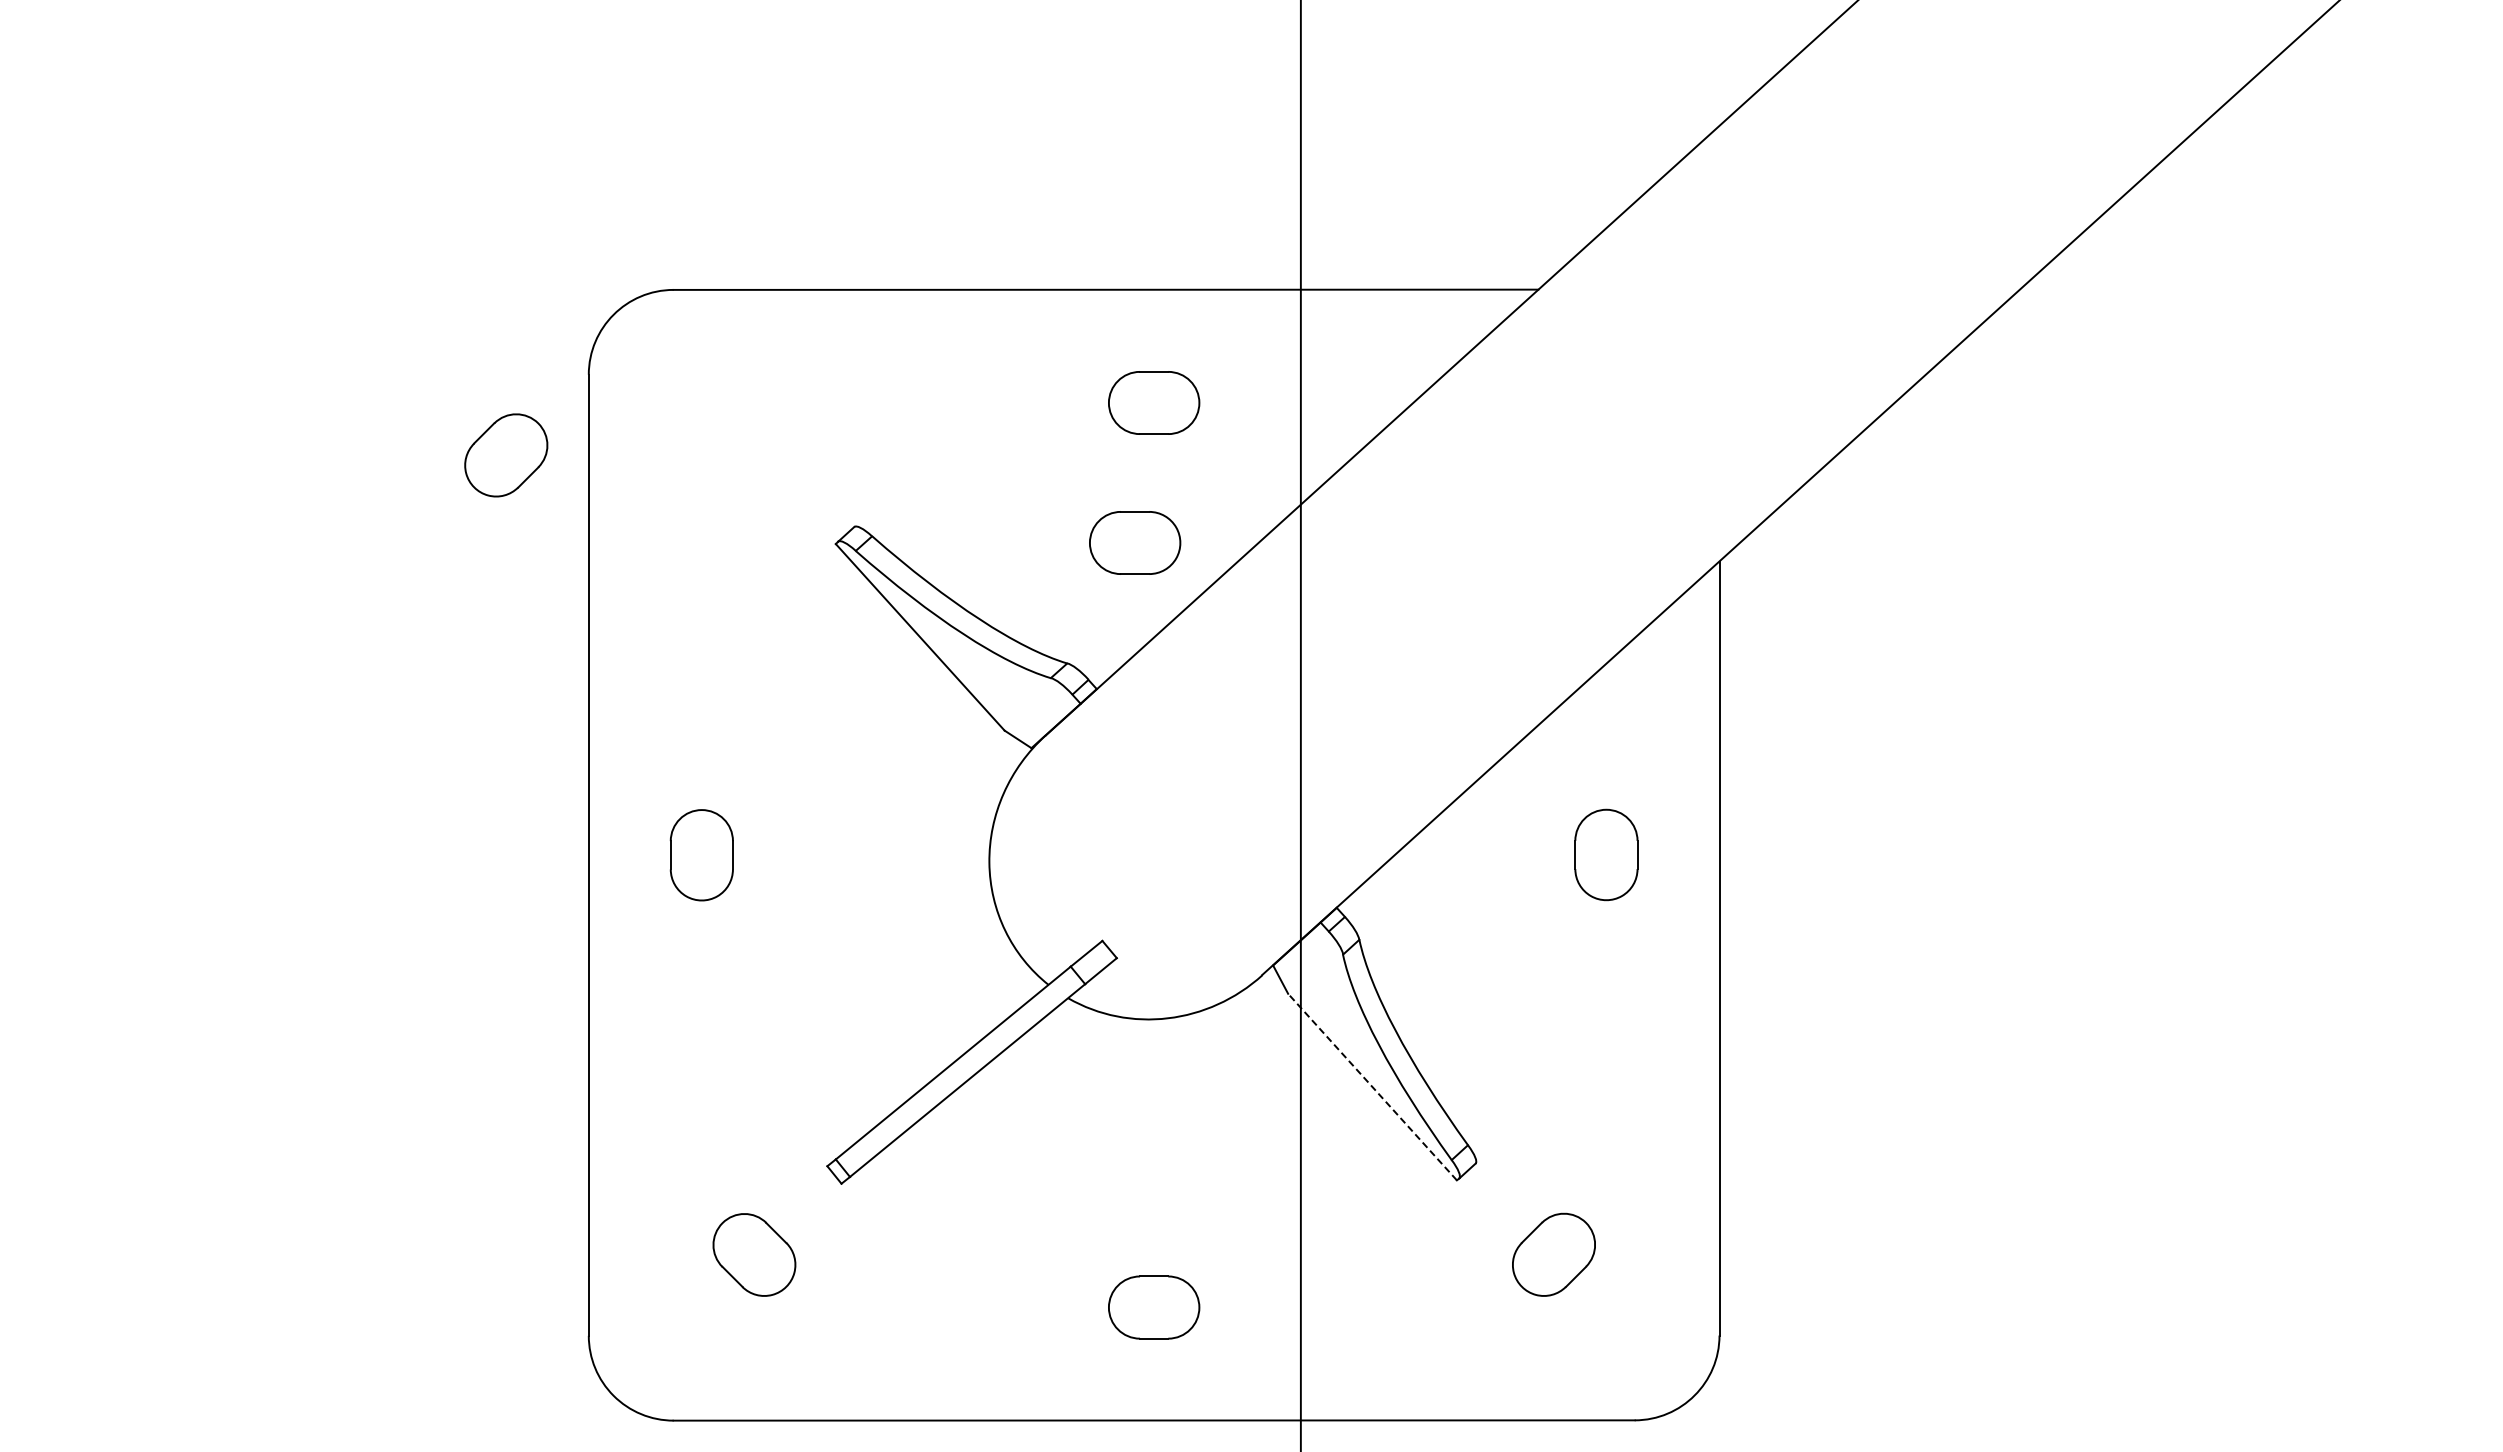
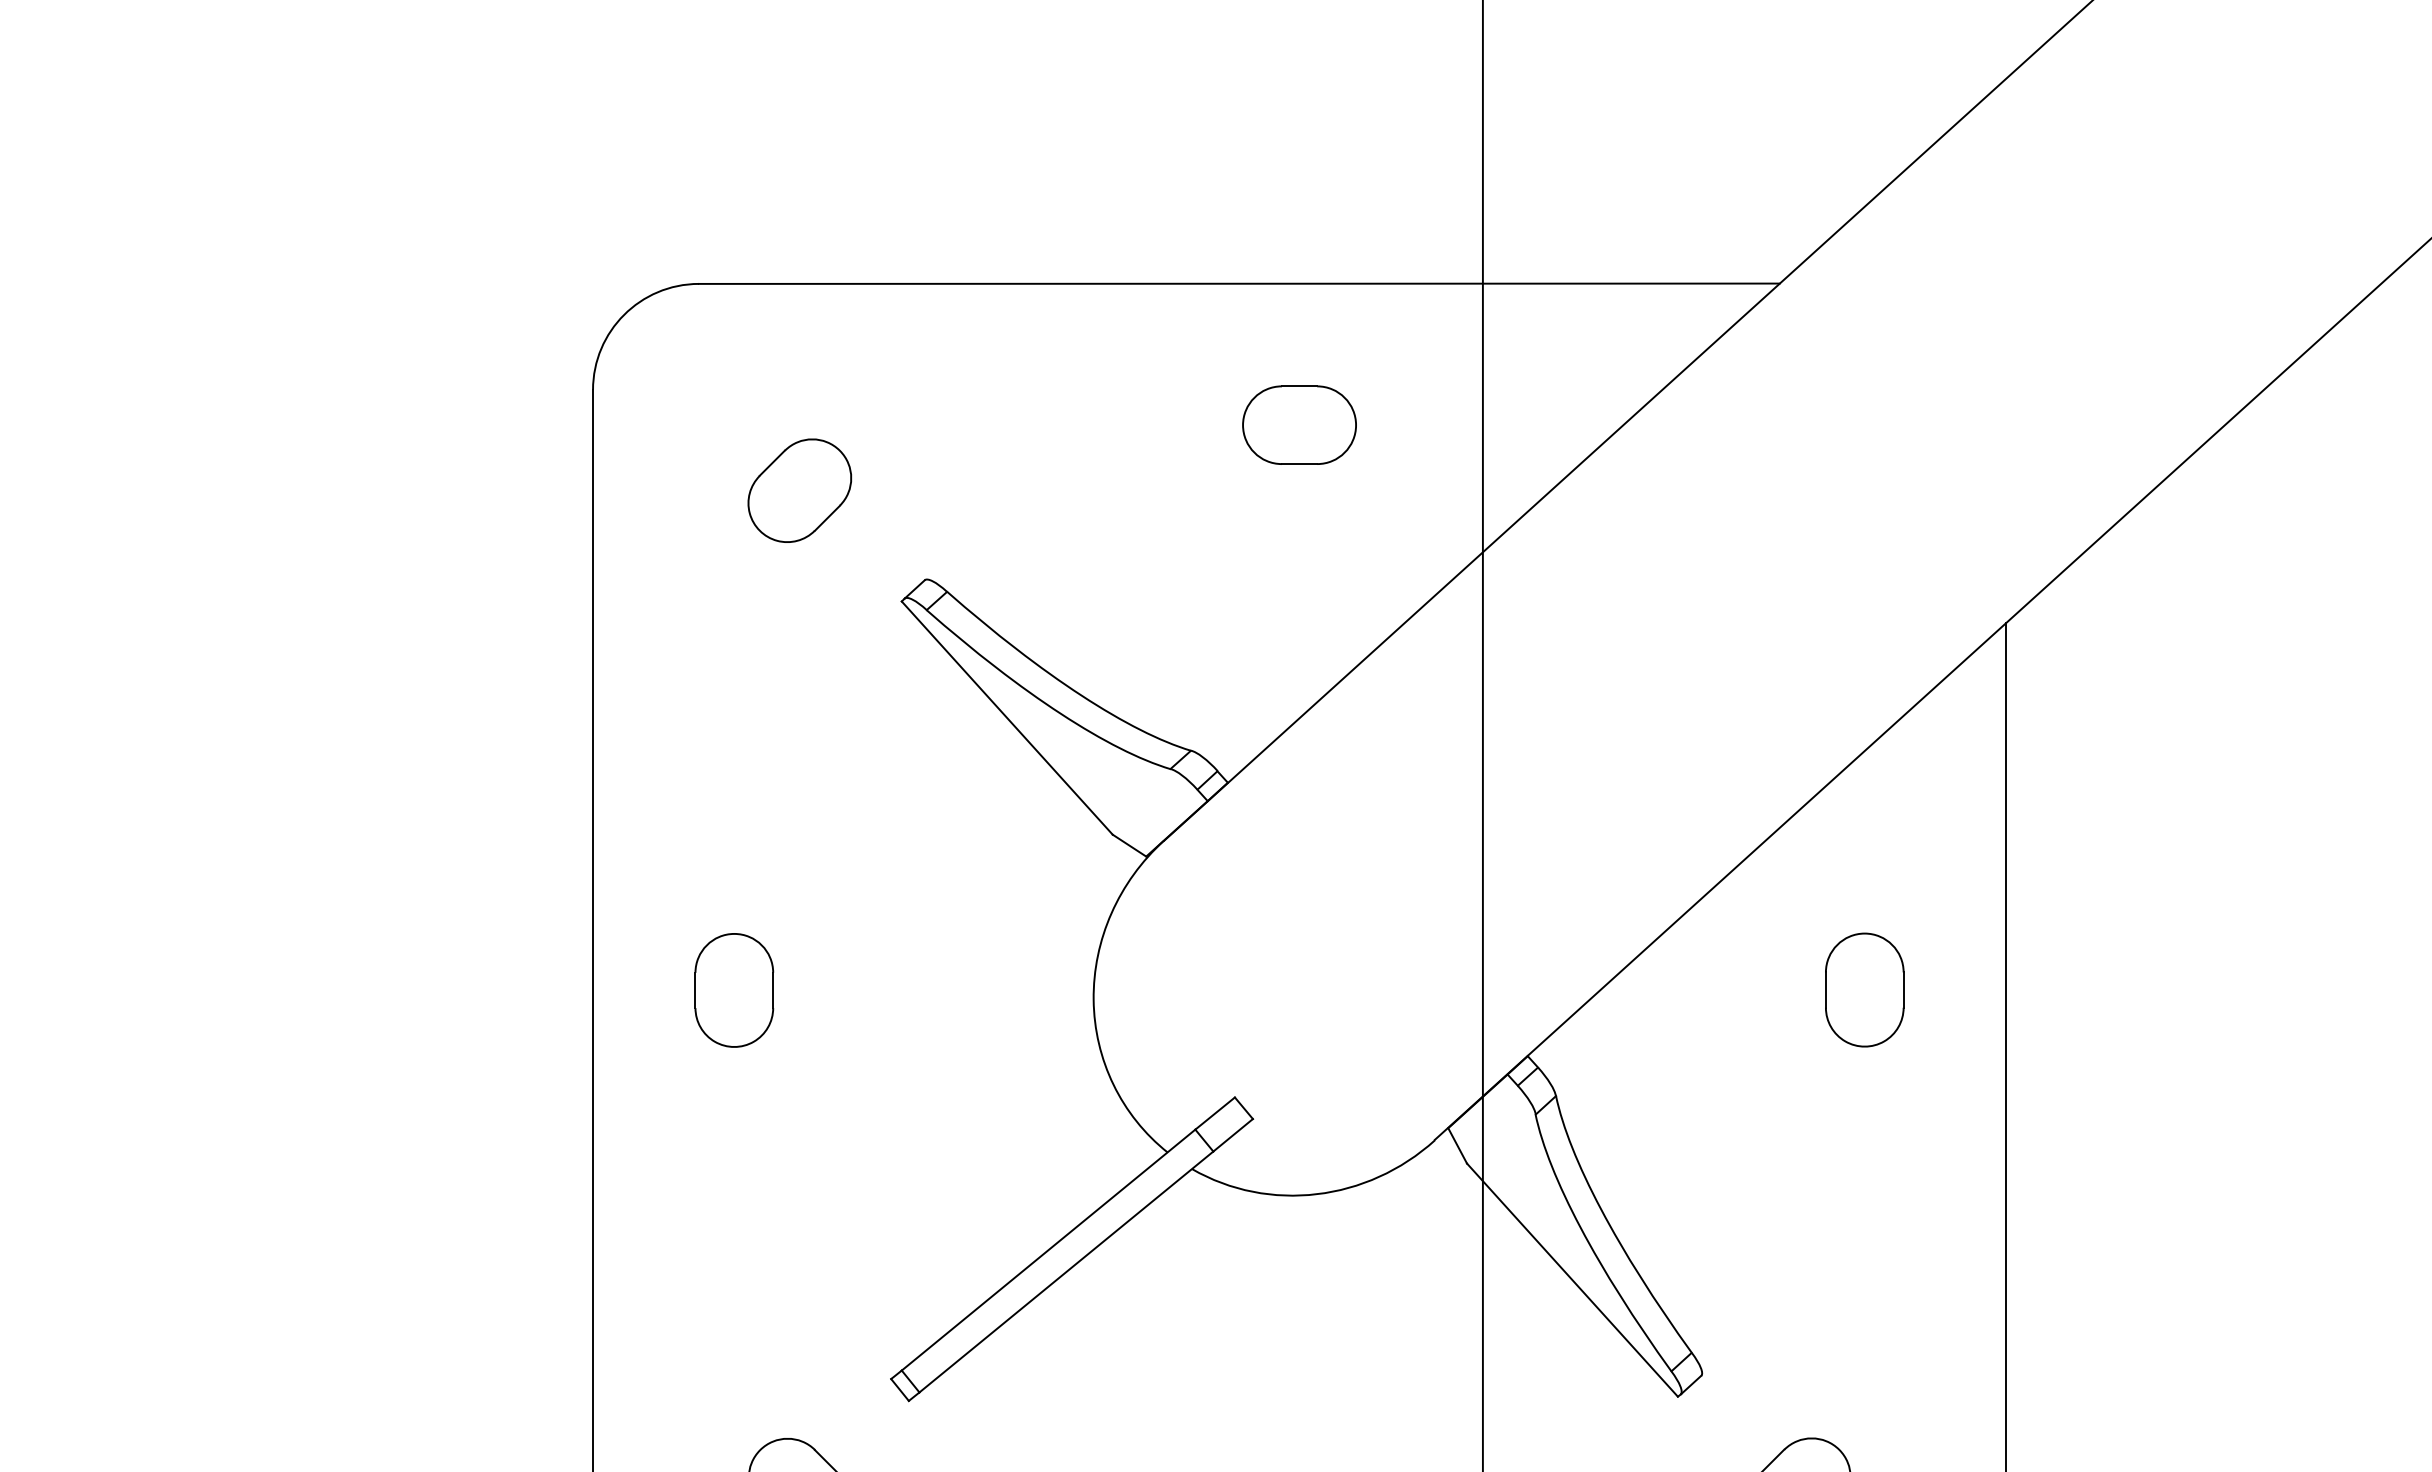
part: (506, 455) -> (800, 490), moved
part: (1135, 542) -> (1276, 599), removed
line: (1372, 1087) -> (1572, 1280), dashed -> solid

